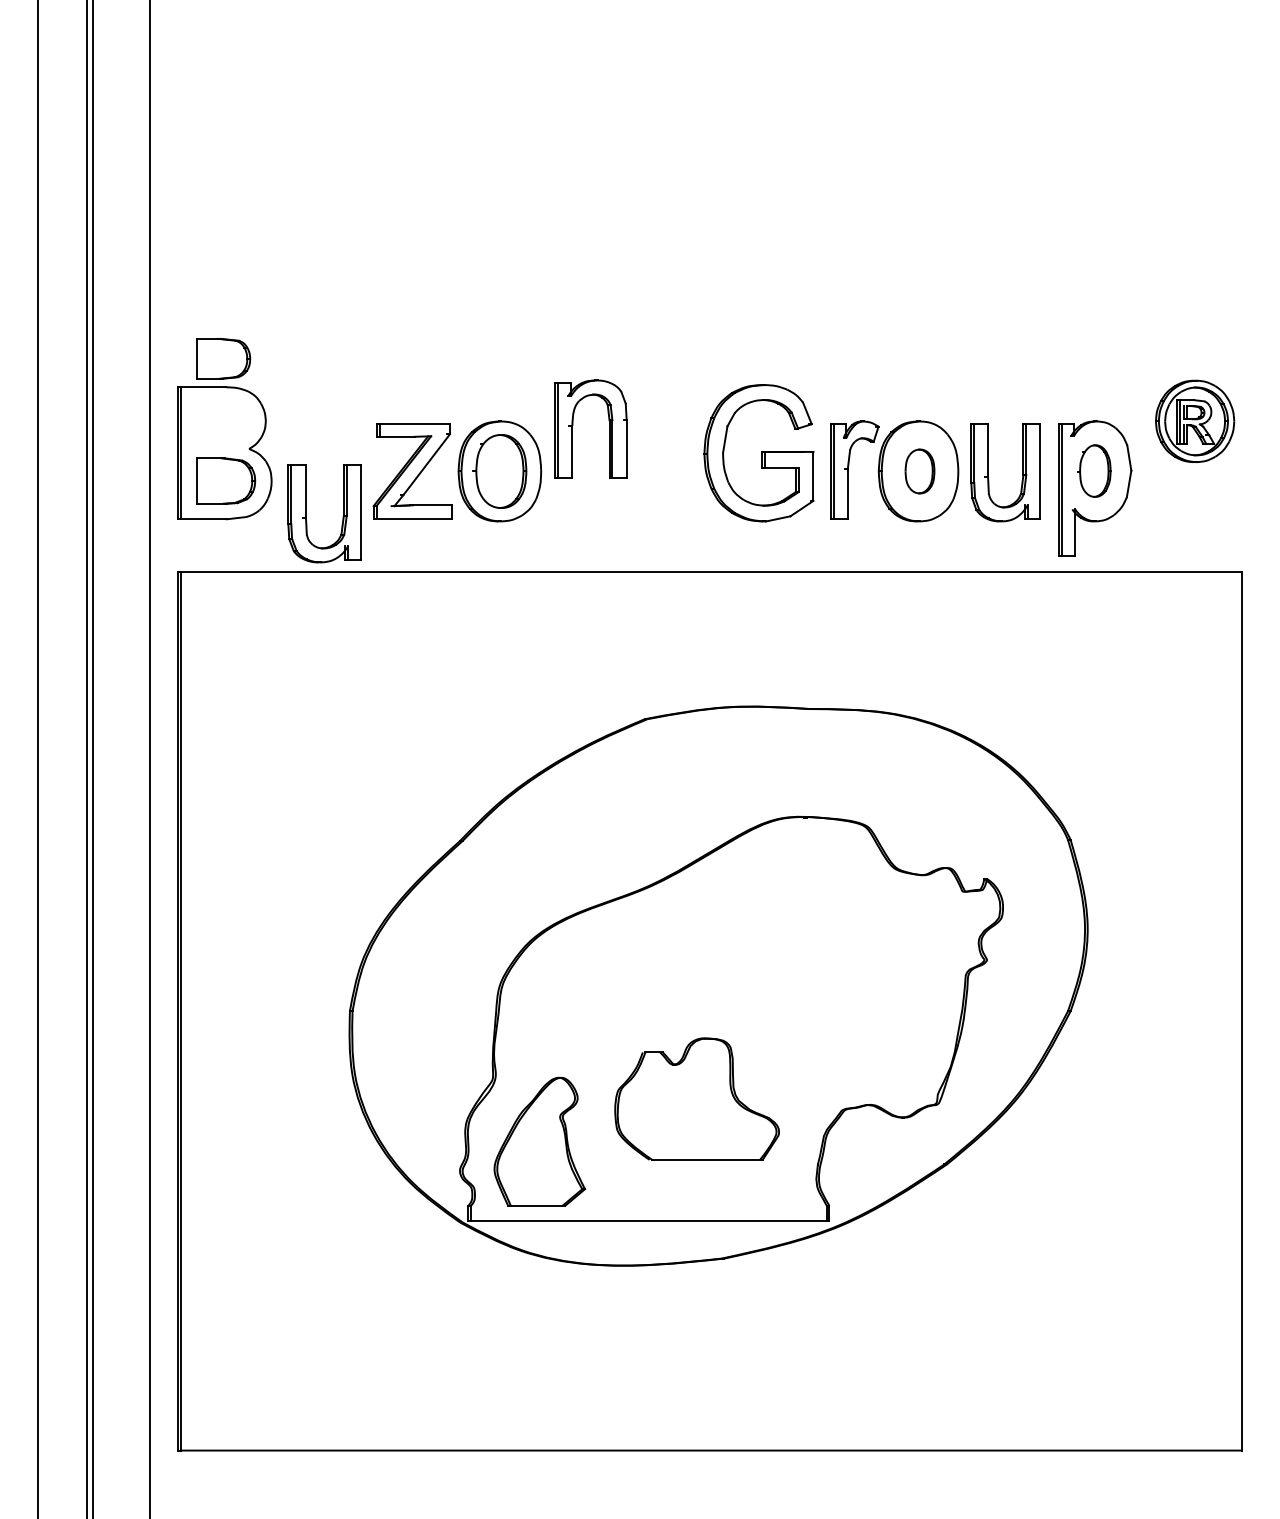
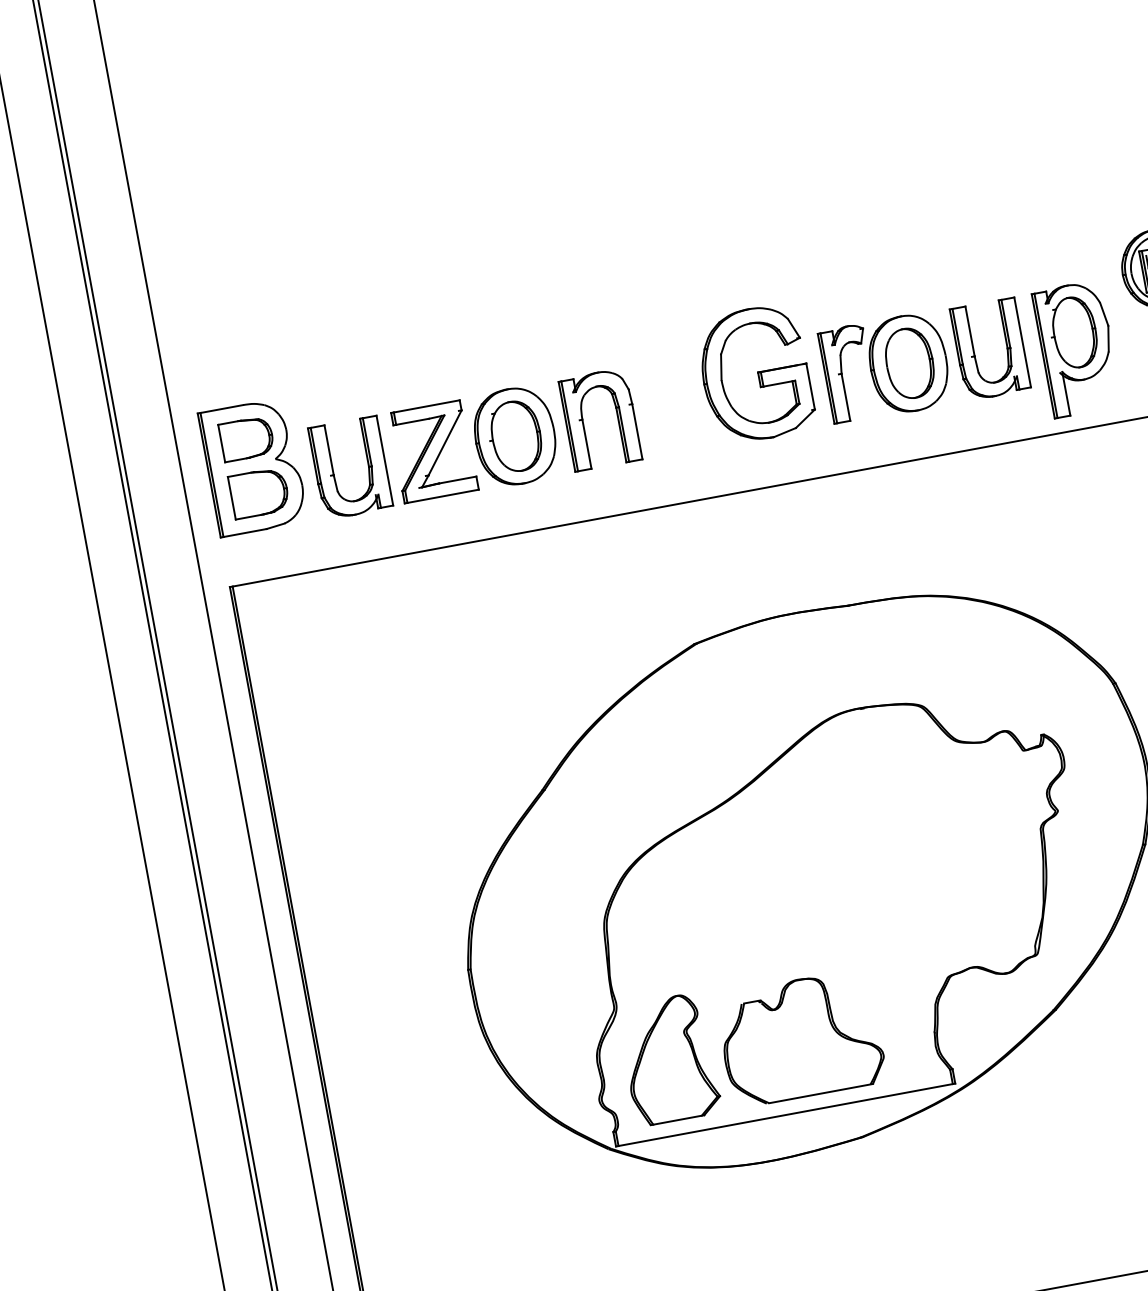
part: (223, 358) -> (246, 438), moved
part: (573, 425) -> (583, 419), moved
part: (1094, 470) -> (1073, 332), size x1.43
part: (919, 471) -> (909, 363), size x1.67
part: (306, 513) -> (333, 471), moved
part: (696, 1098) -> (800, 1037), moved

